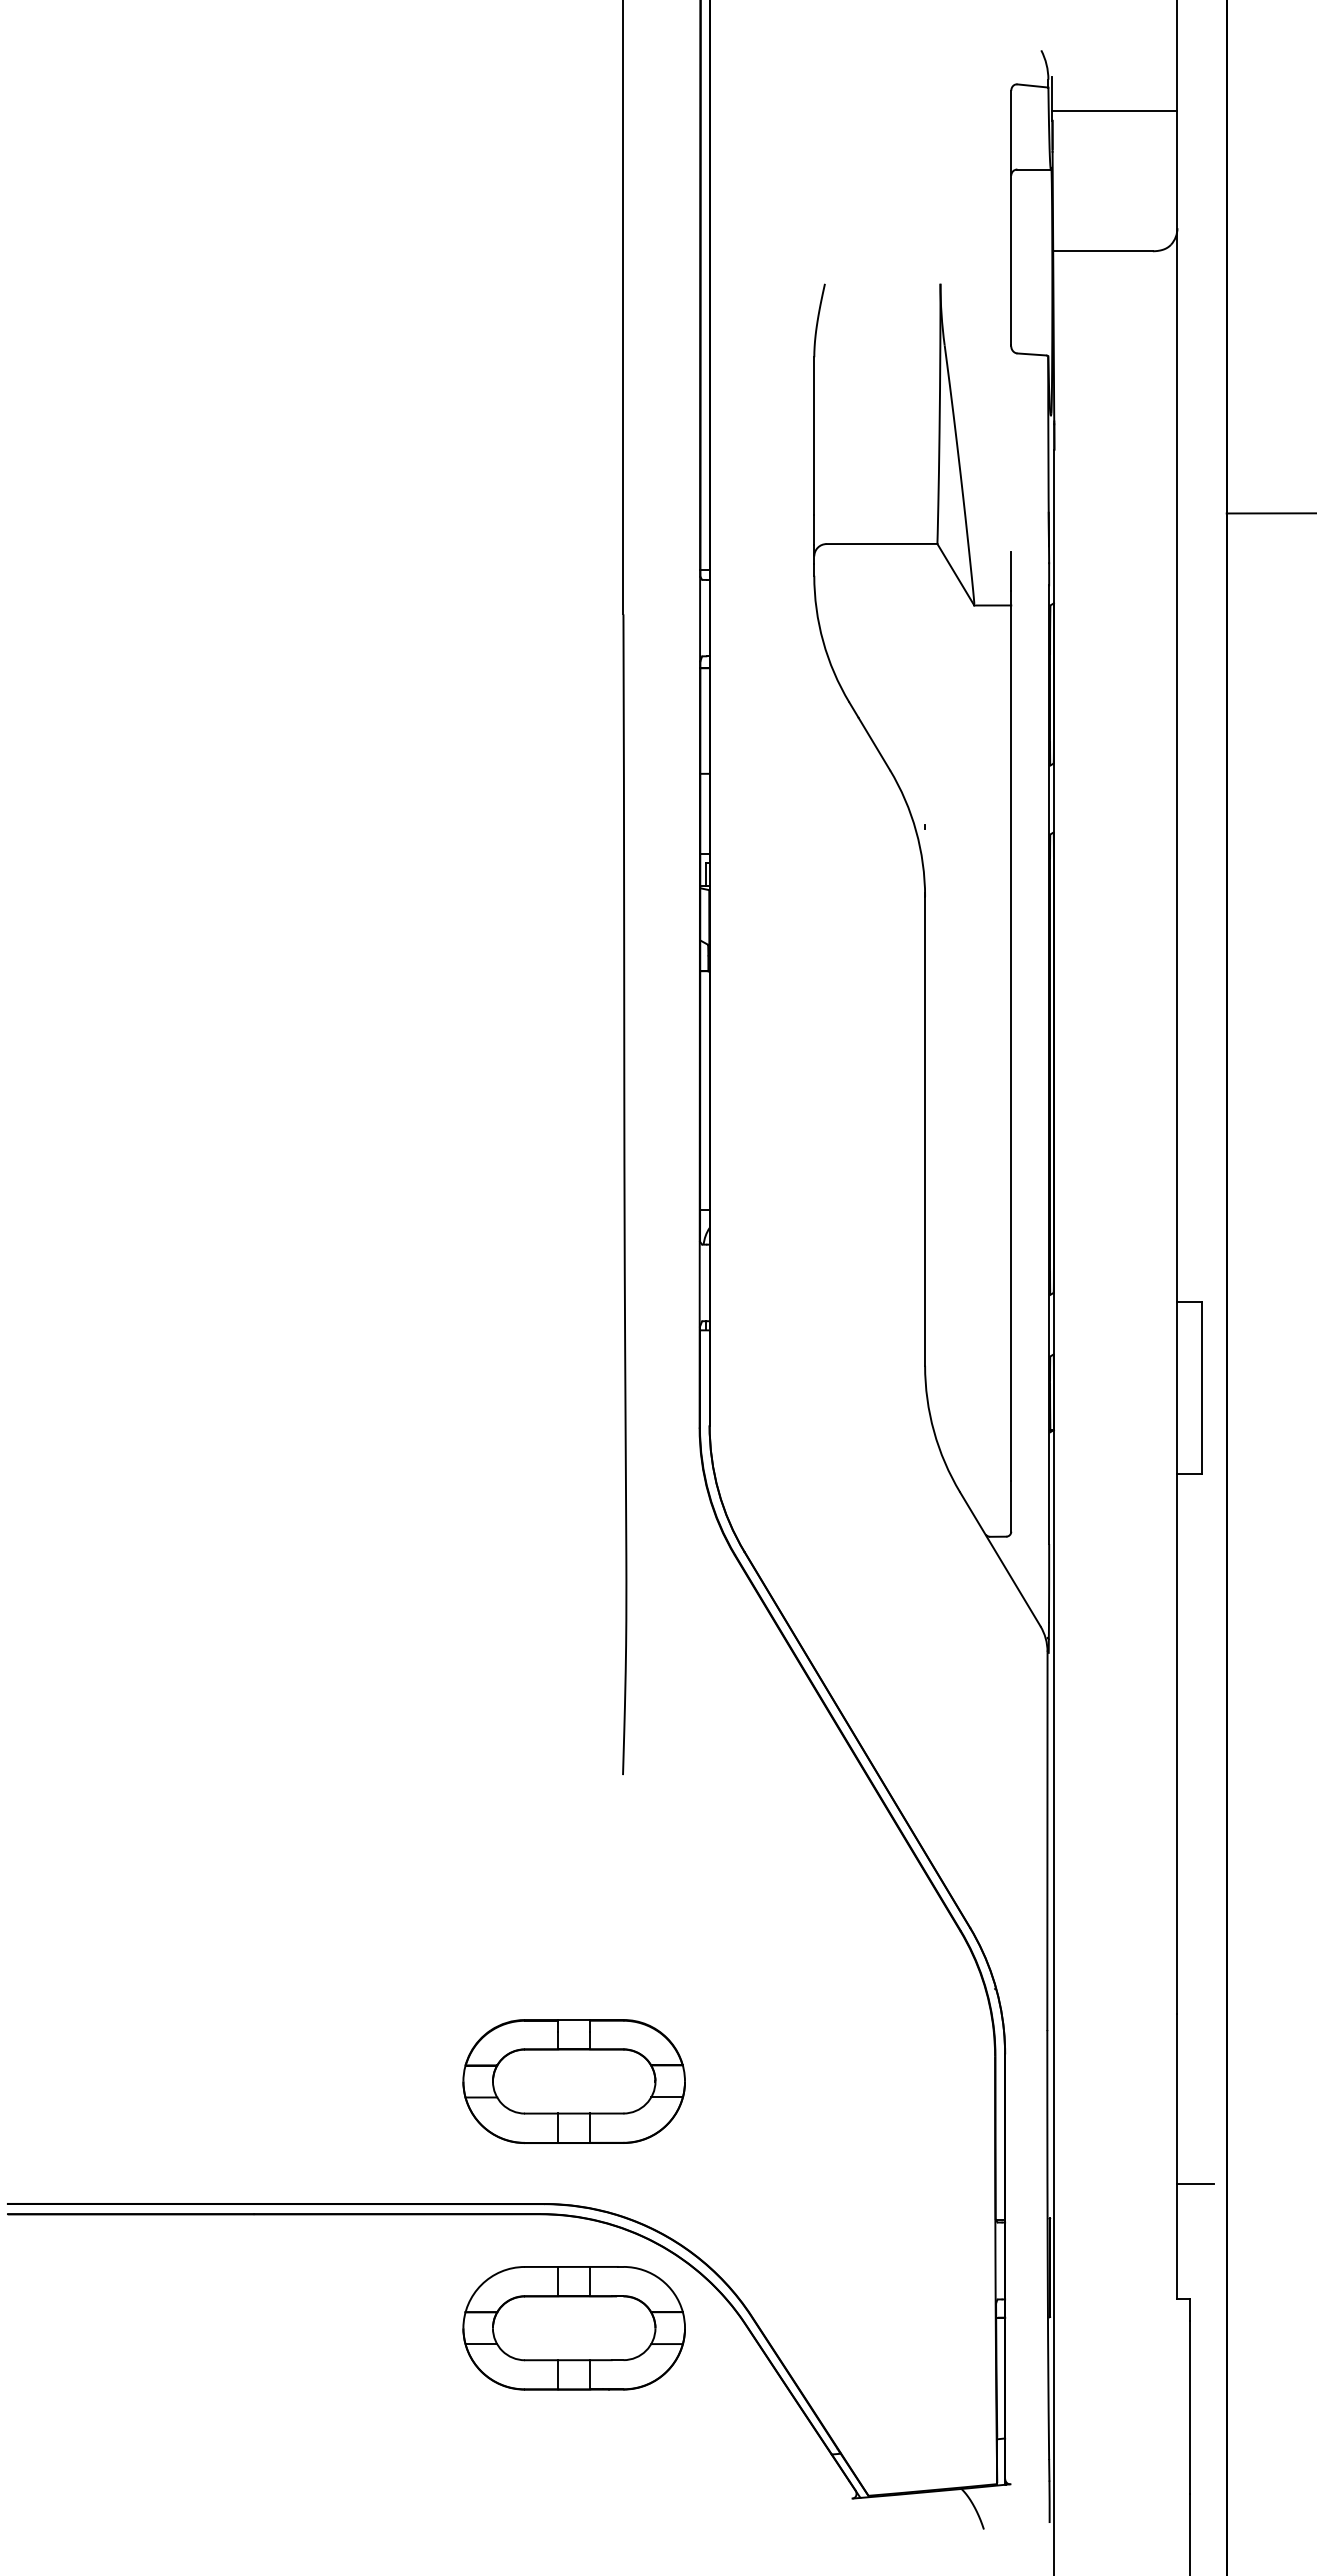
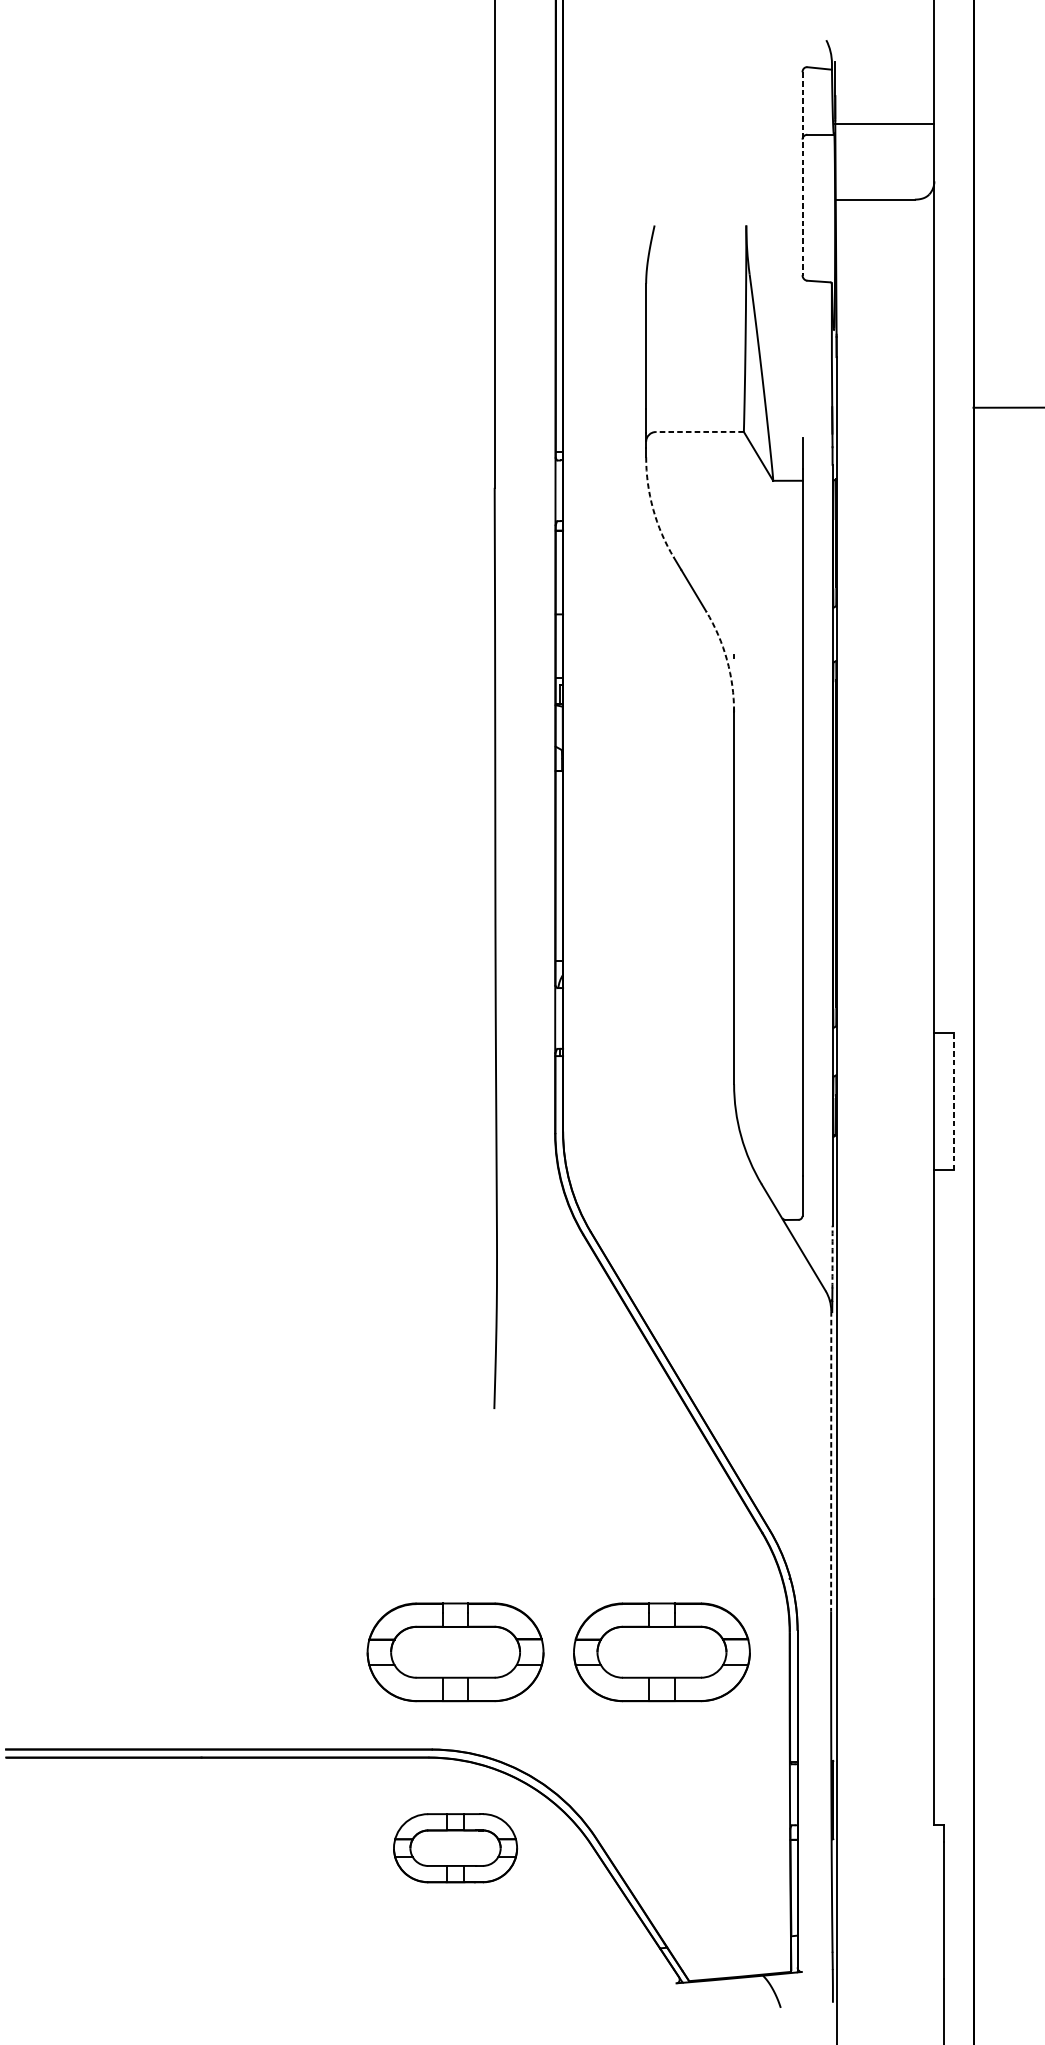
line: (1114, 111) -> (884, 124), moved
line: (1011, 218) -> (802, 173), solid -> dashed
line: (881, 544) -> (699, 432), solid -> dashed
arc: (823, 641) -> (653, 509), solid -> dashed
arc: (916, 831) -> (727, 660), solid -> dashed
line: (1202, 1387) -> (954, 1101), solid -> dashed
arc: (1049, 1583) -> (832, 1257), solid -> dashed
line: (1047, 1841) -> (831, 1461), solid -> dashed
part: (833, 2081) -> (661, 1652), added
line: (1195, 2183) -> (948, 1733), removed
part: (573, 2328) -> (455, 1848), size x0.7

